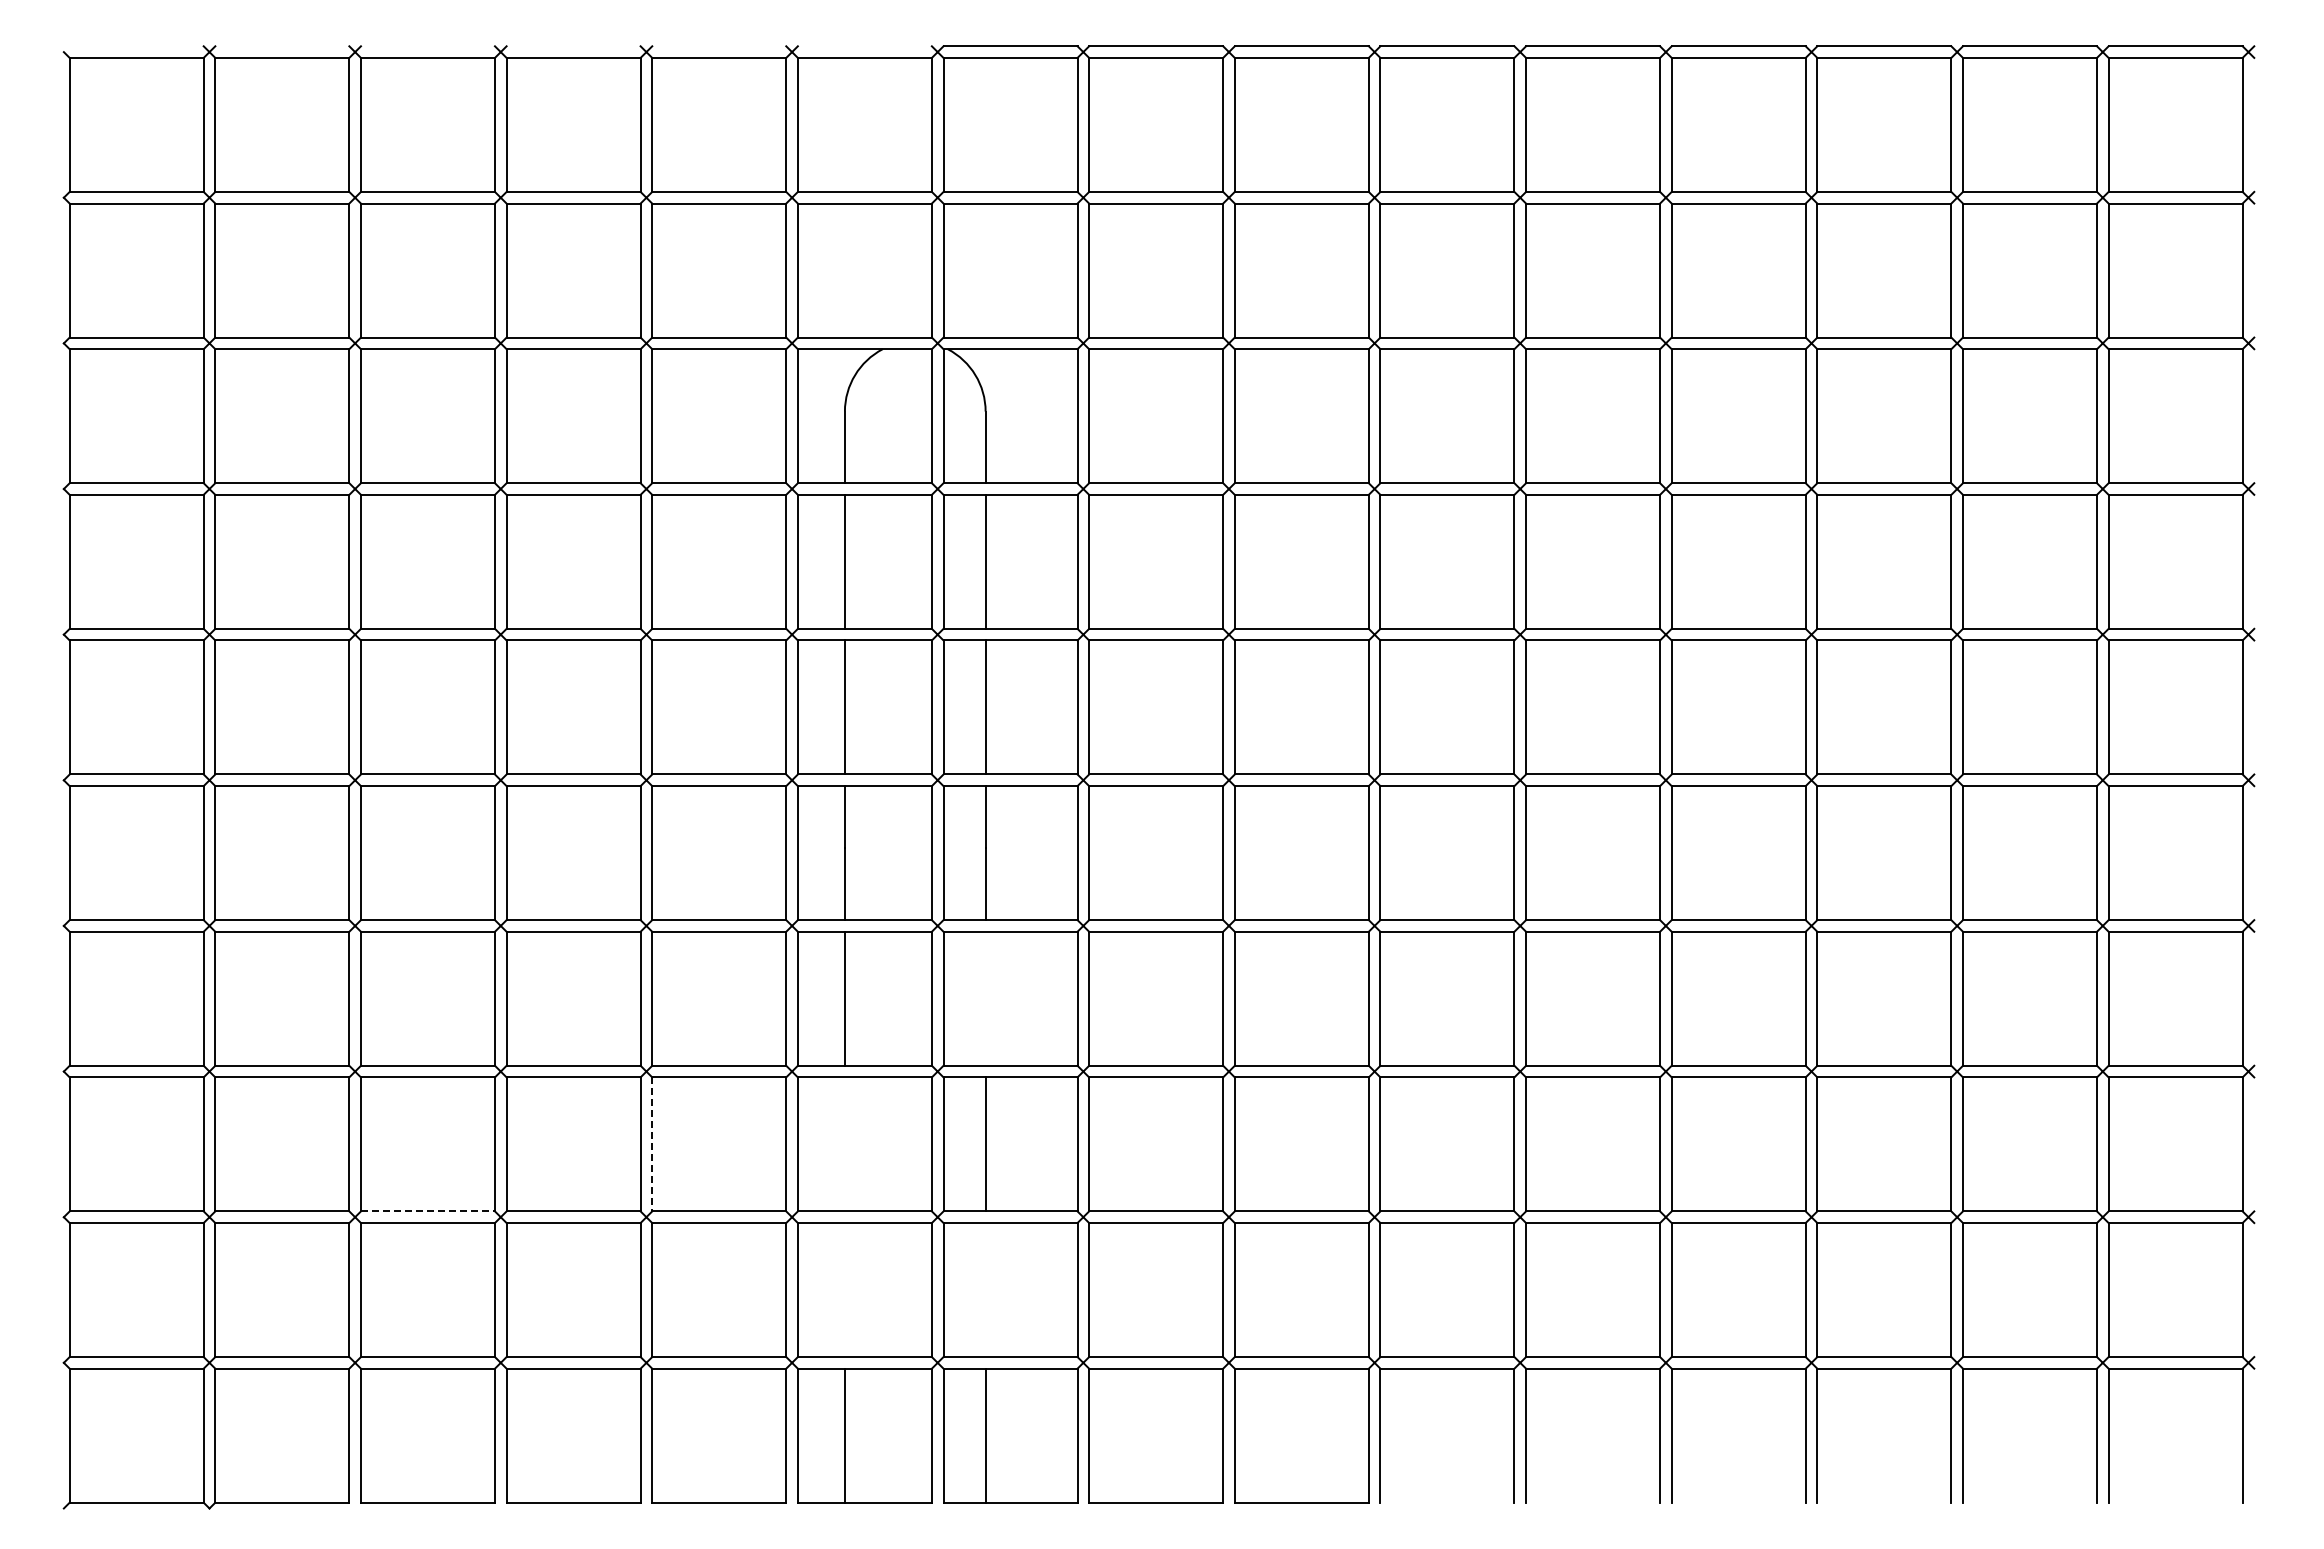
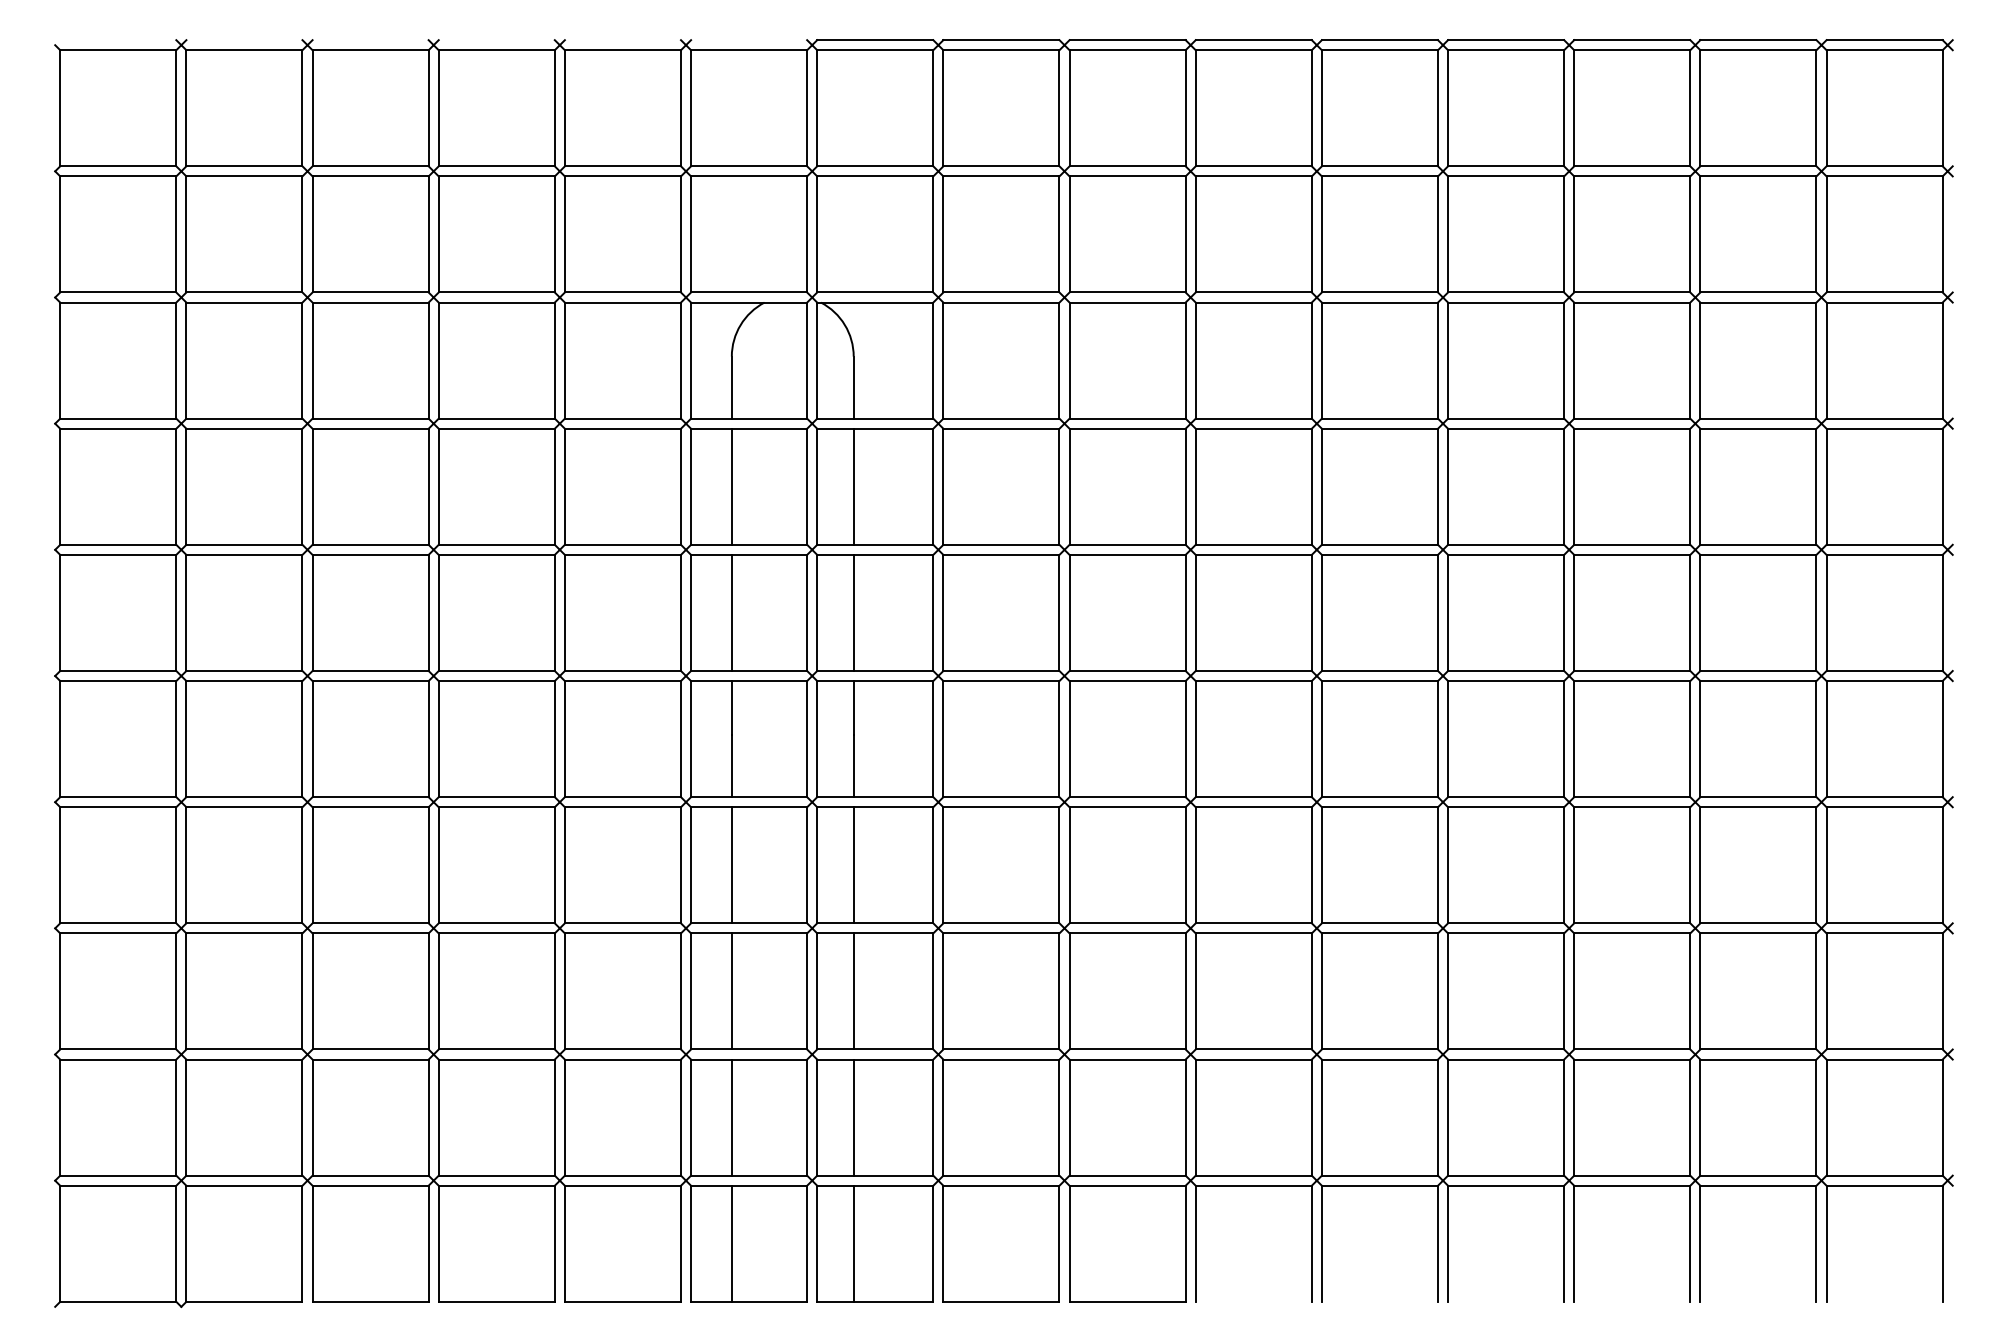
line: (985, 998) -> (853, 865), added
line: (652, 1144) -> (565, 991), dashed -> solid
line: (844, 1144) -> (731, 991), added
line: (427, 1211) -> (370, 1049), dashed -> solid
line: (844, 1290) -> (731, 1118), added
line: (985, 1290) -> (853, 1118), added

